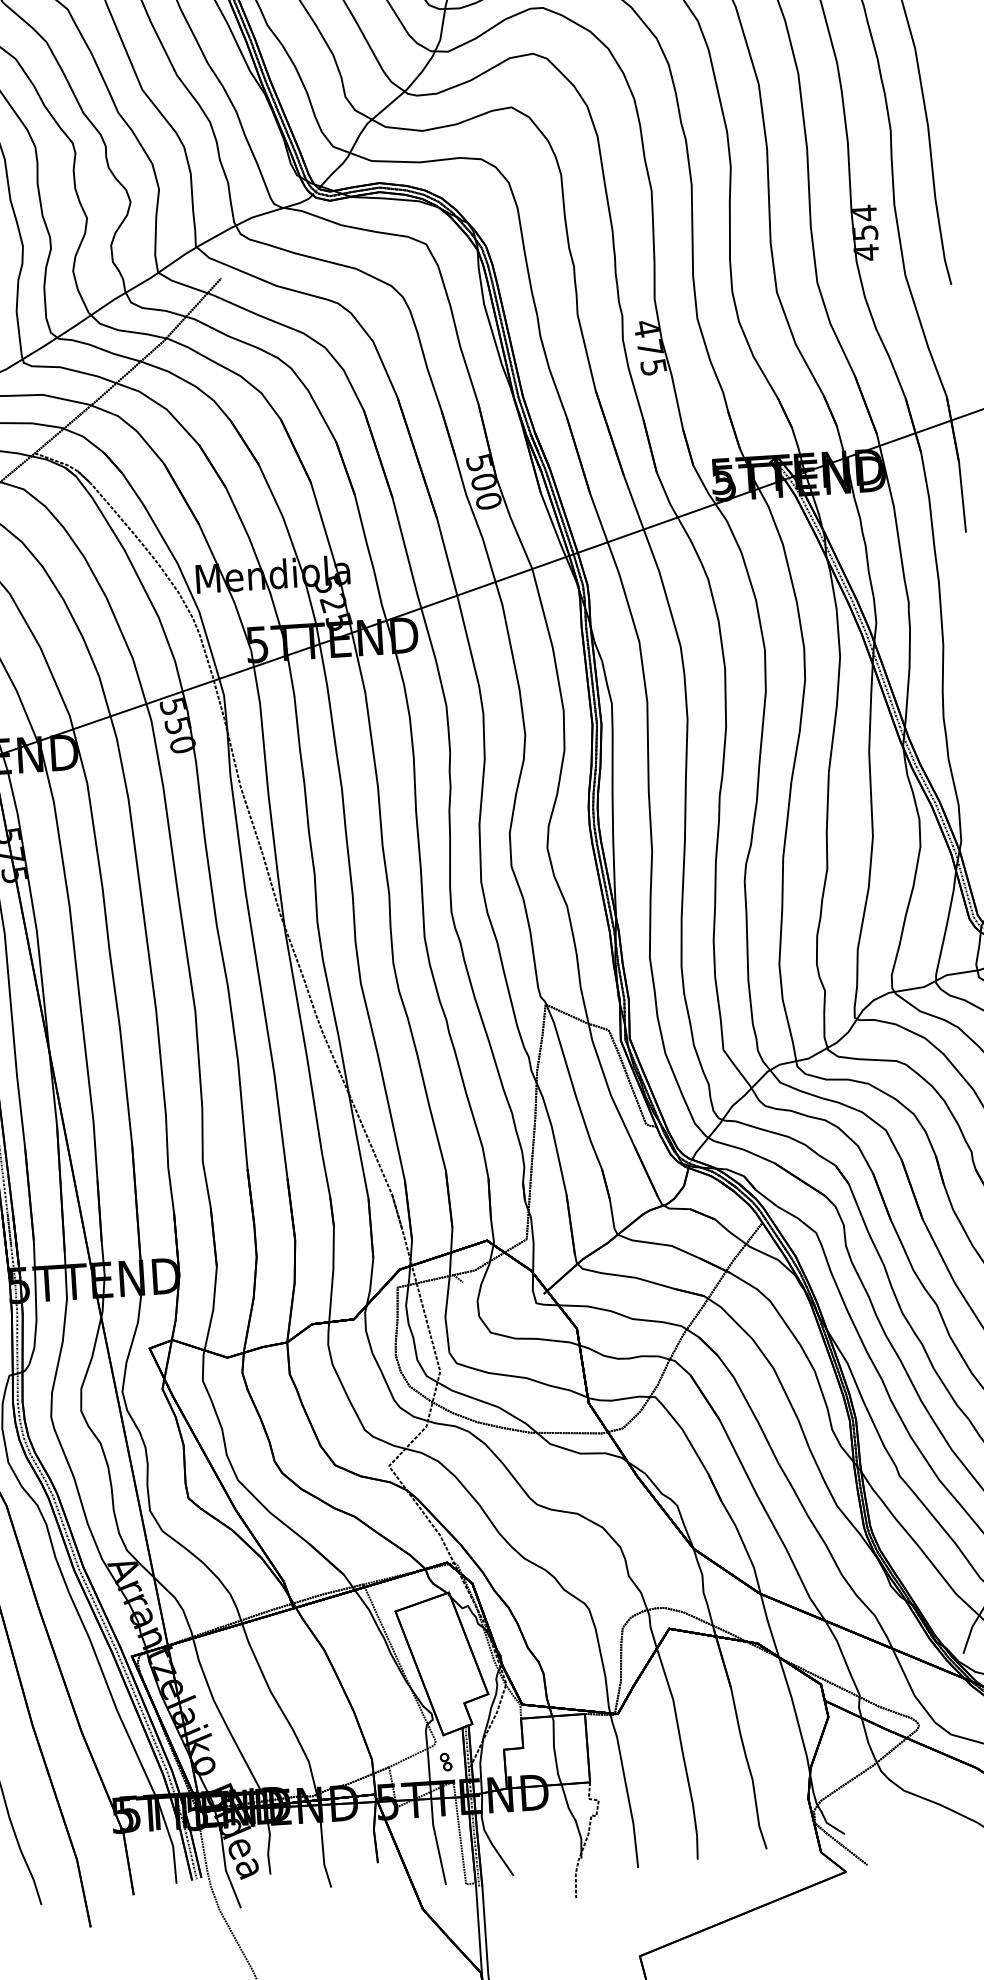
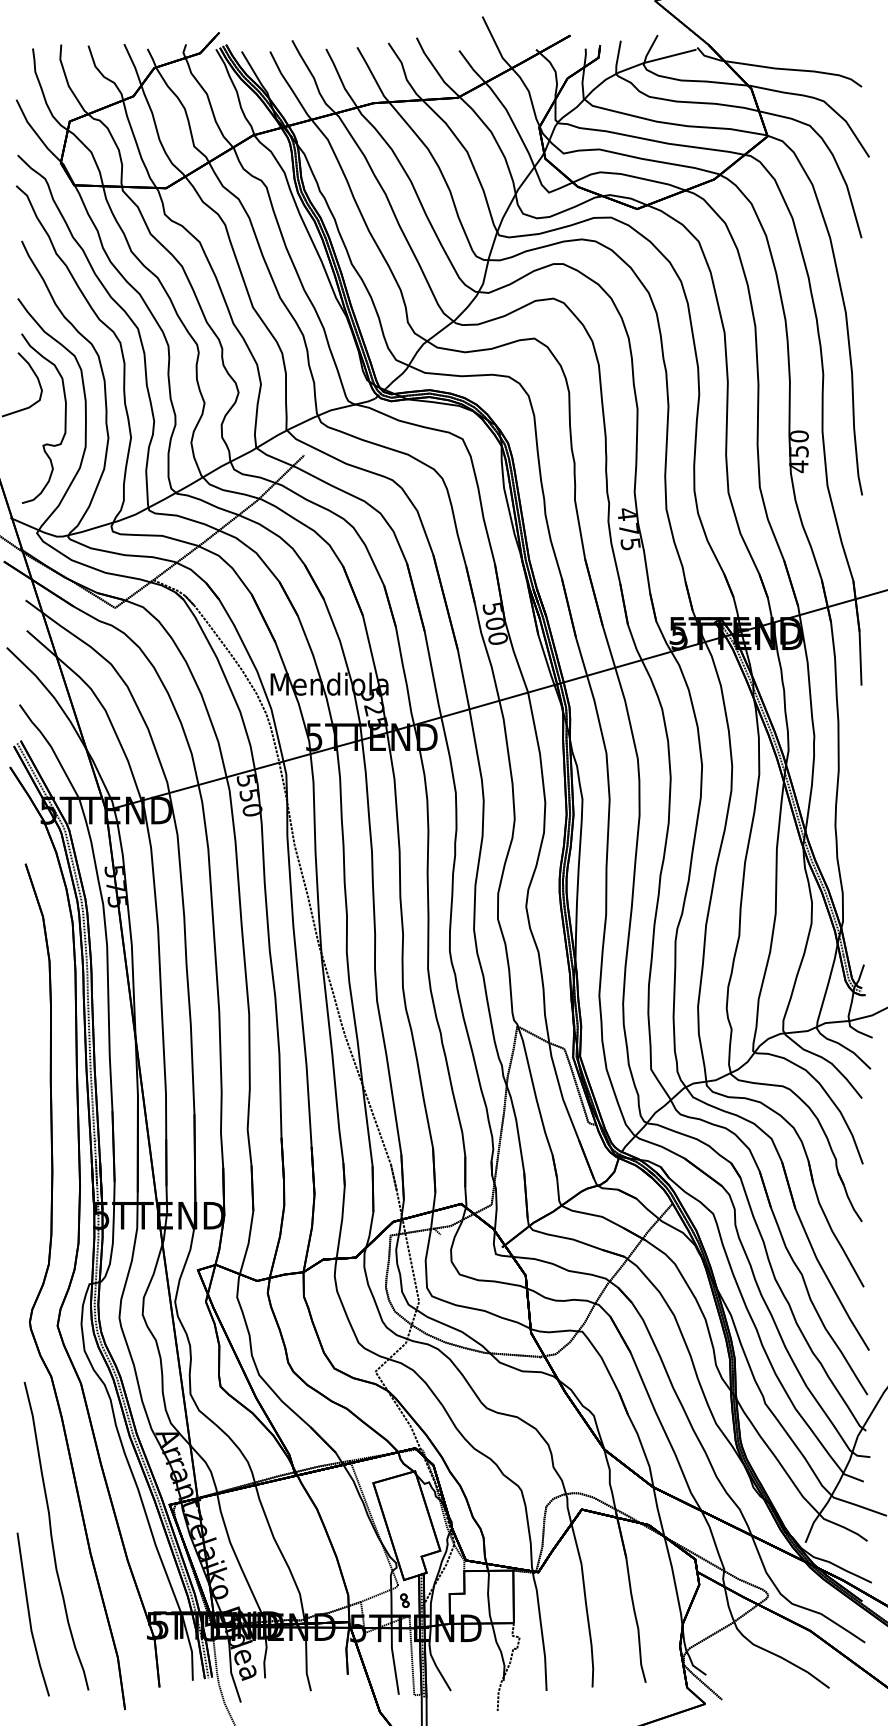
text: (864, 213) -> (799, 436), 454 -> 450

